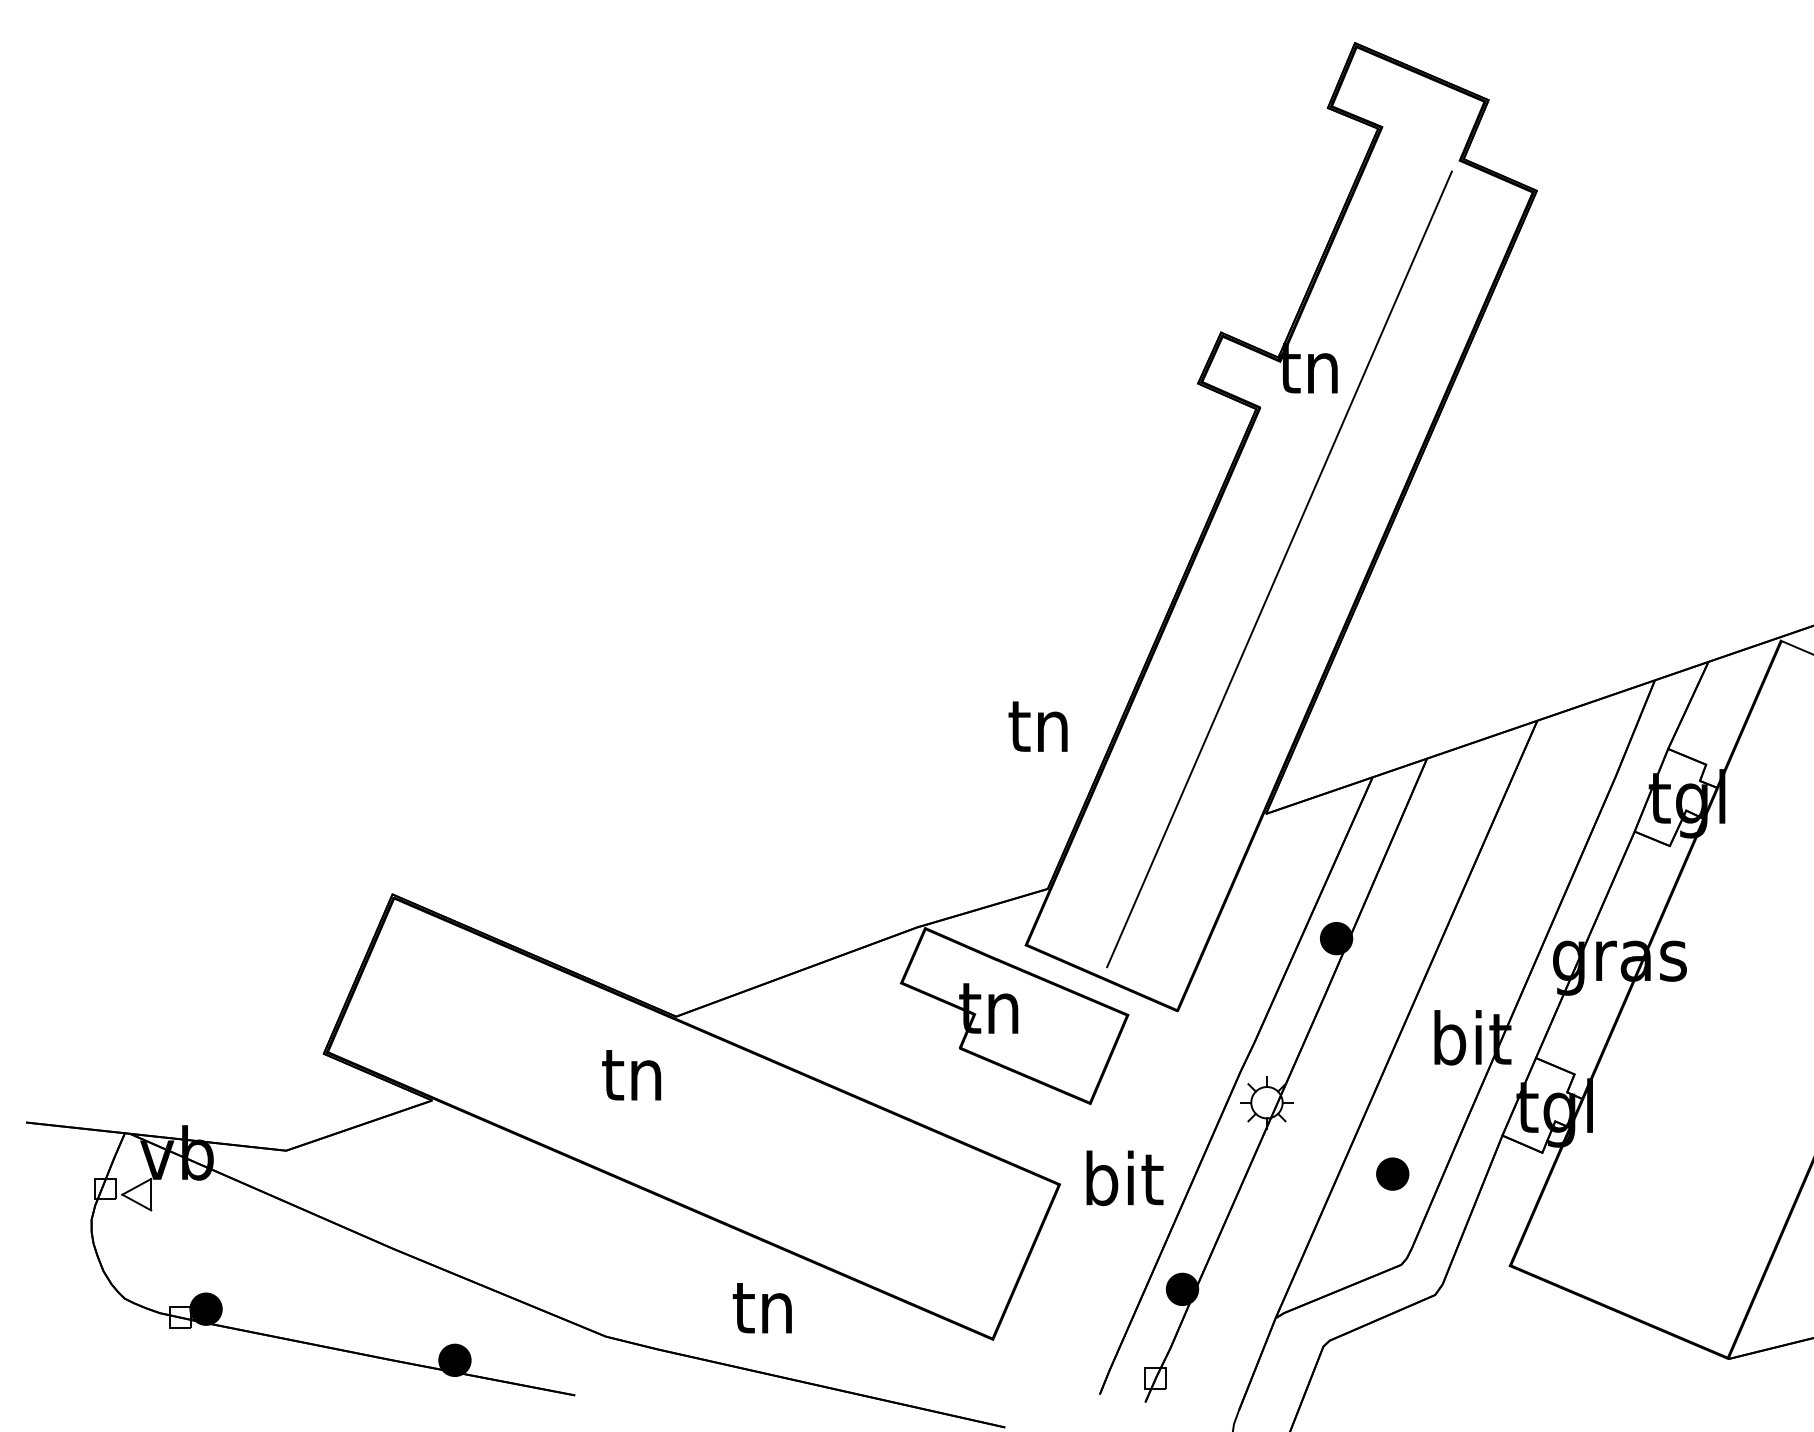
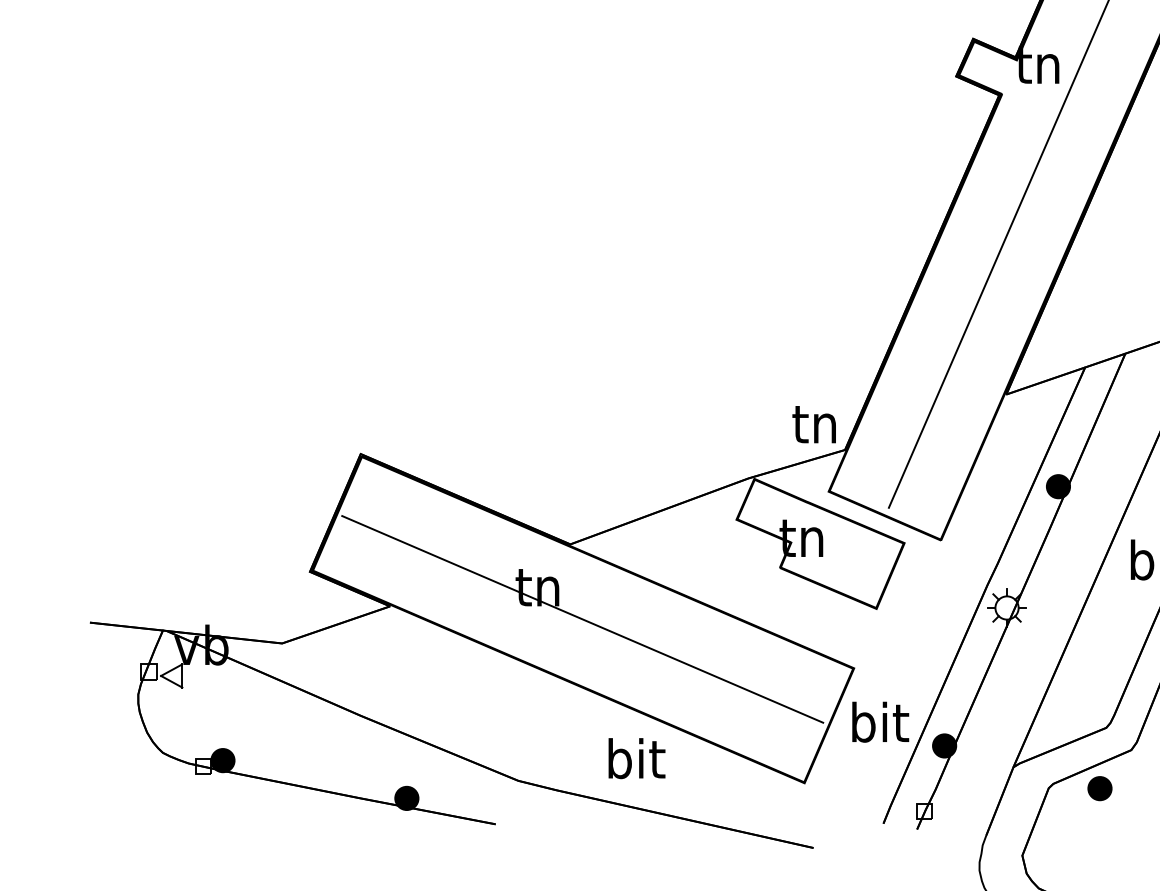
text: (1037, 726) -> (813, 424), moved
line: (692, 1117) -> (582, 618), added
part: (1392, 1173) -> (1099, 788), moved
text: (1124, 1178) -> (880, 722), moved
text: (766, 1306) -> (637, 758), tn -> bit

